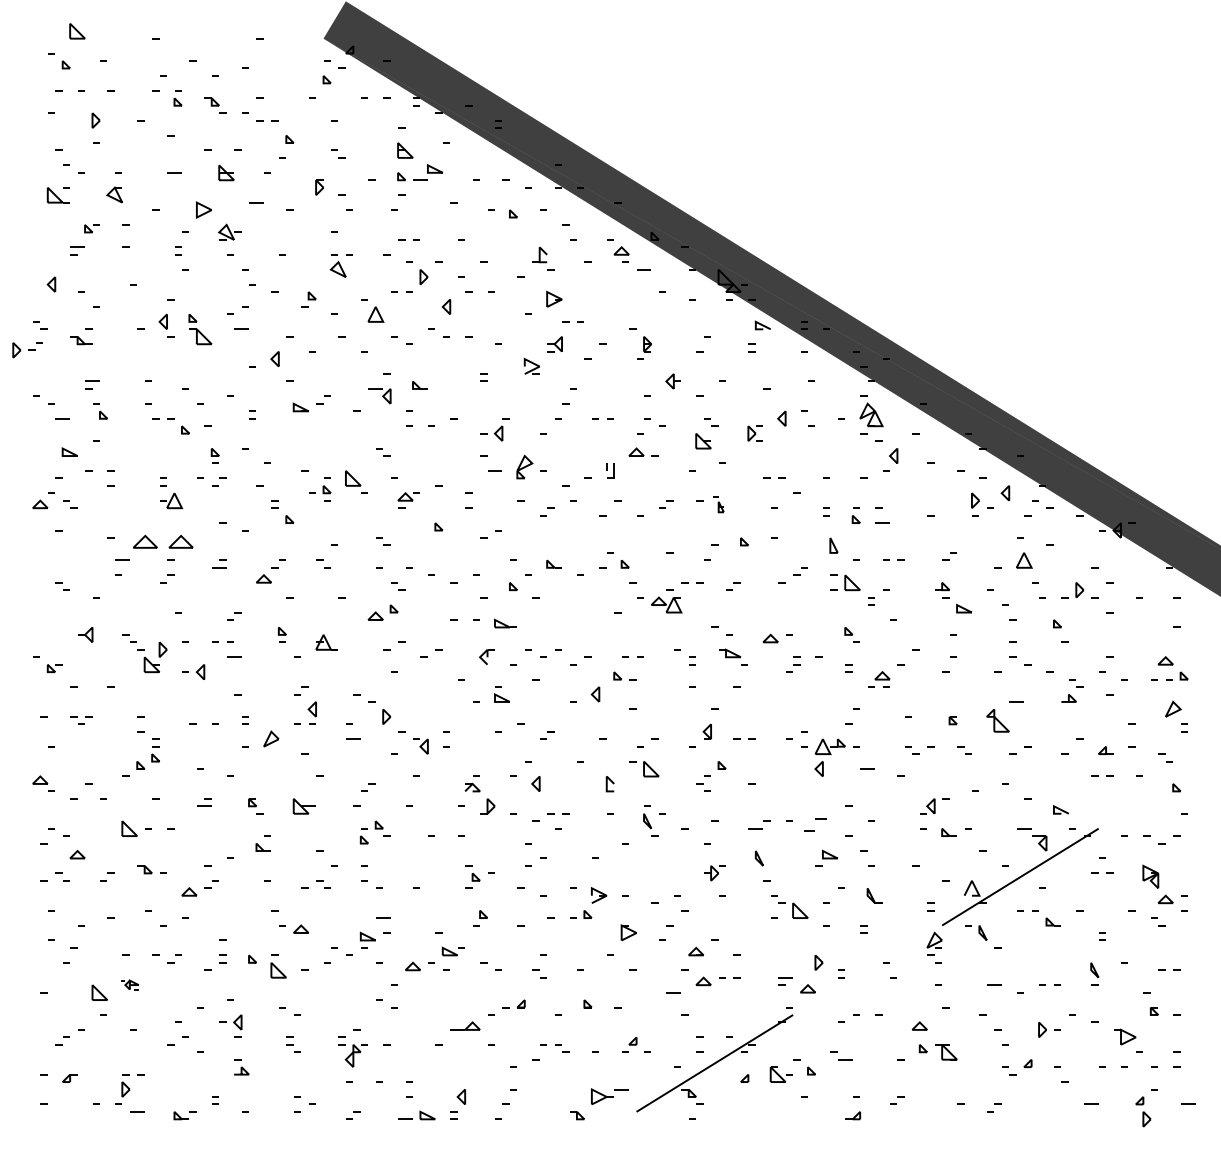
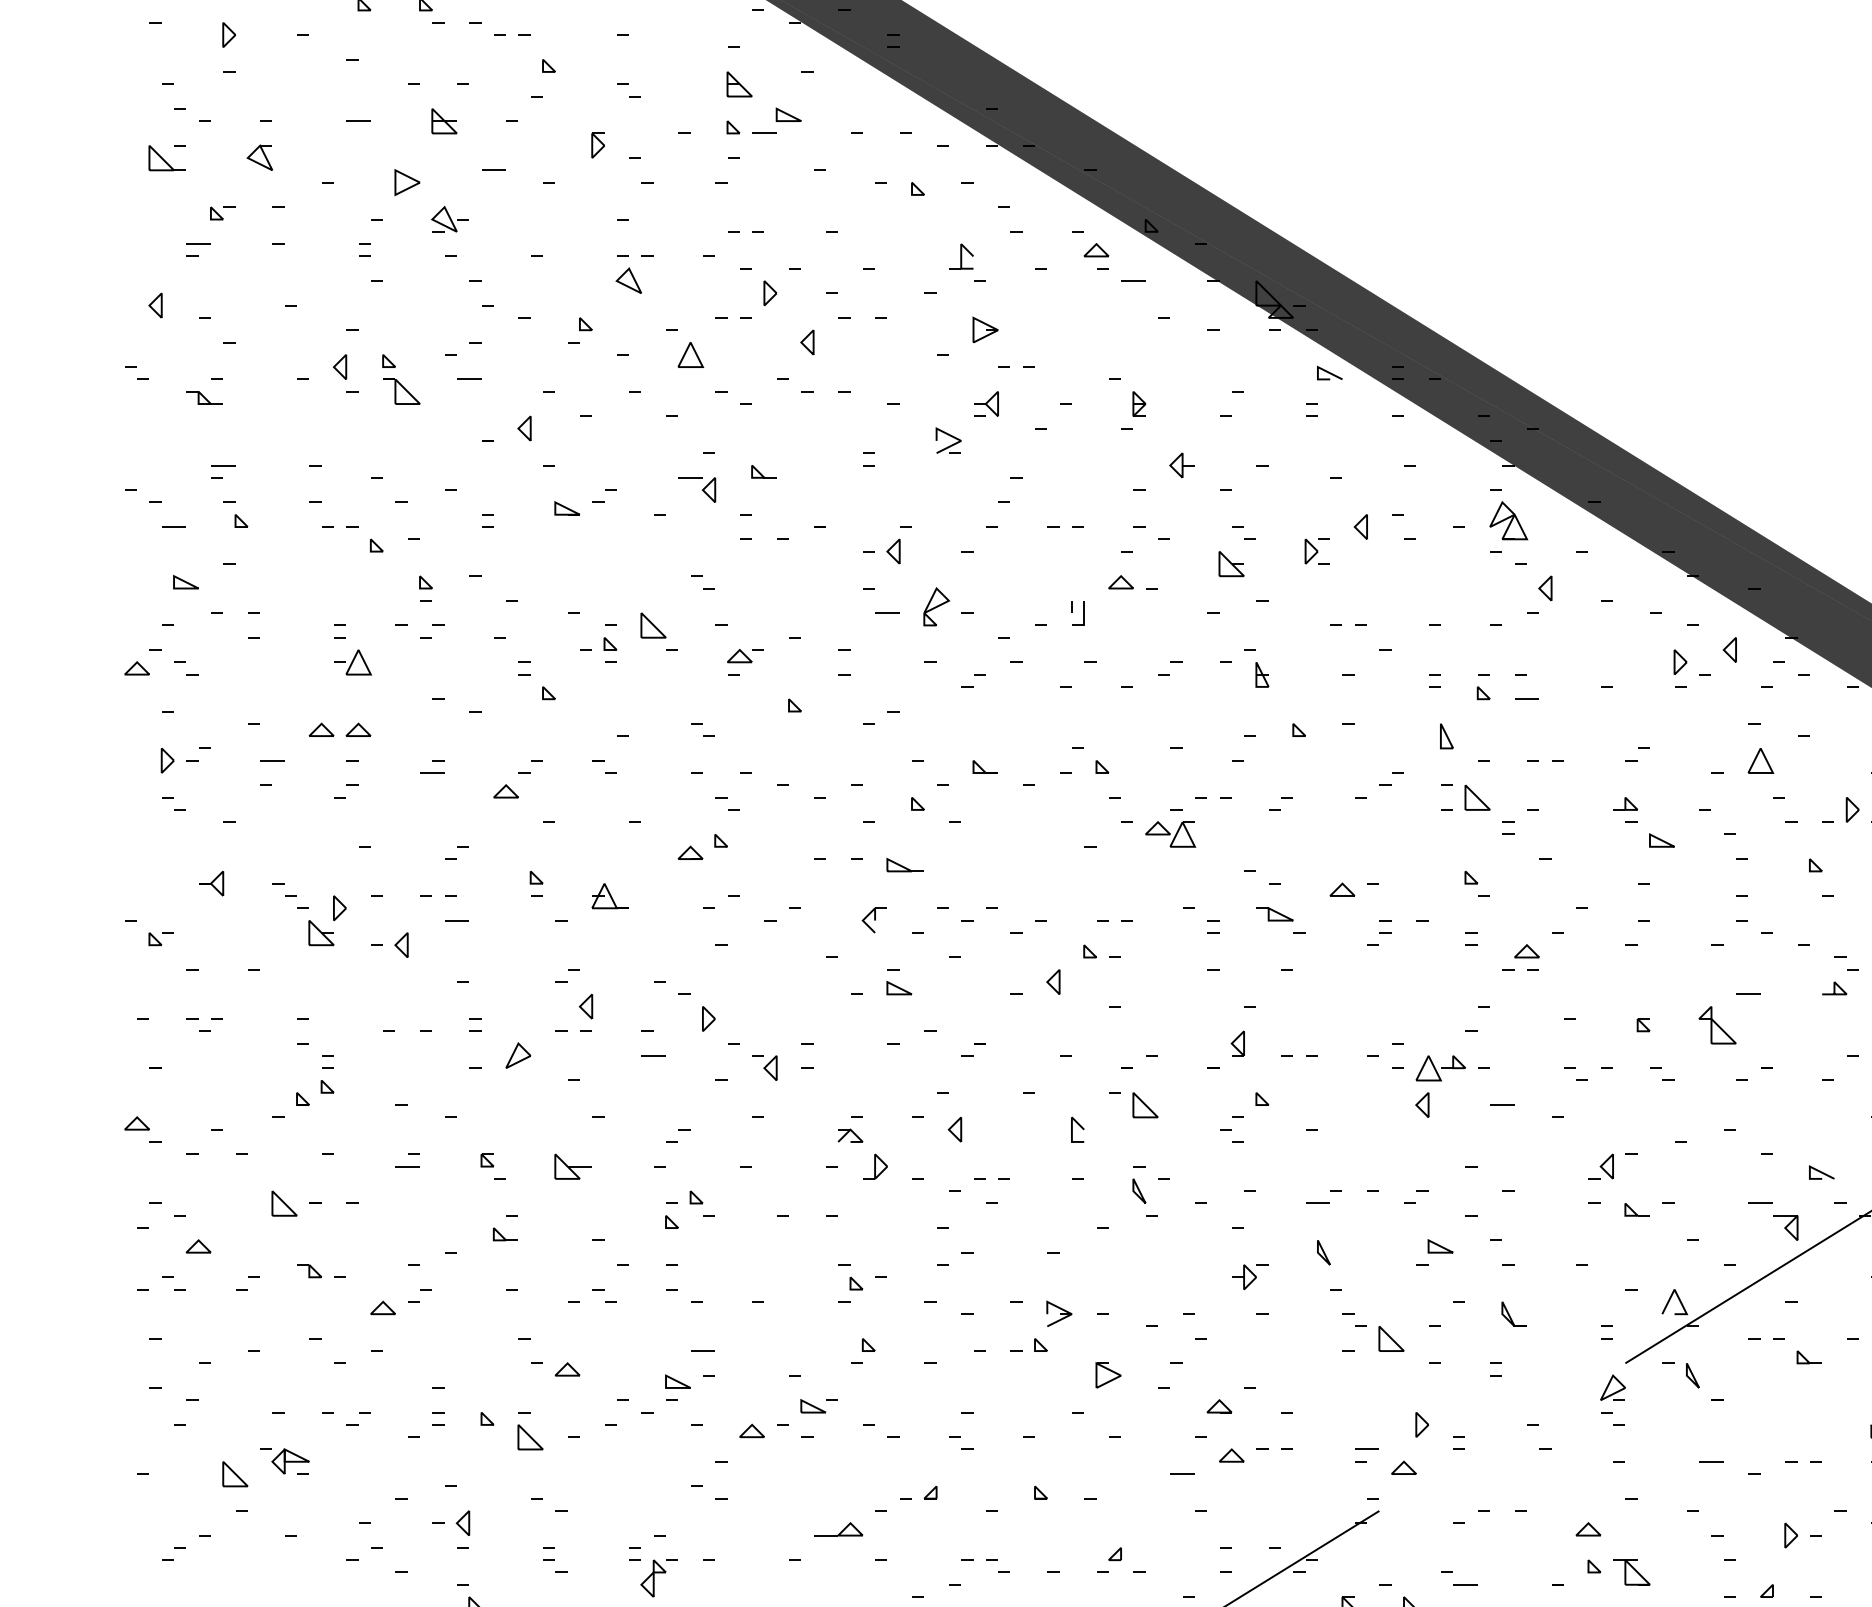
part: (27, 350) -> (185, 760), moved
part: (718, 504) -> (1256, 668), size x1.43
part: (163, 541) -> (340, 729), size x0.62
part: (815, 824) -> (1416, 1196), size x0.62
part: (129, 984) -> (284, 1460), size x1.67

